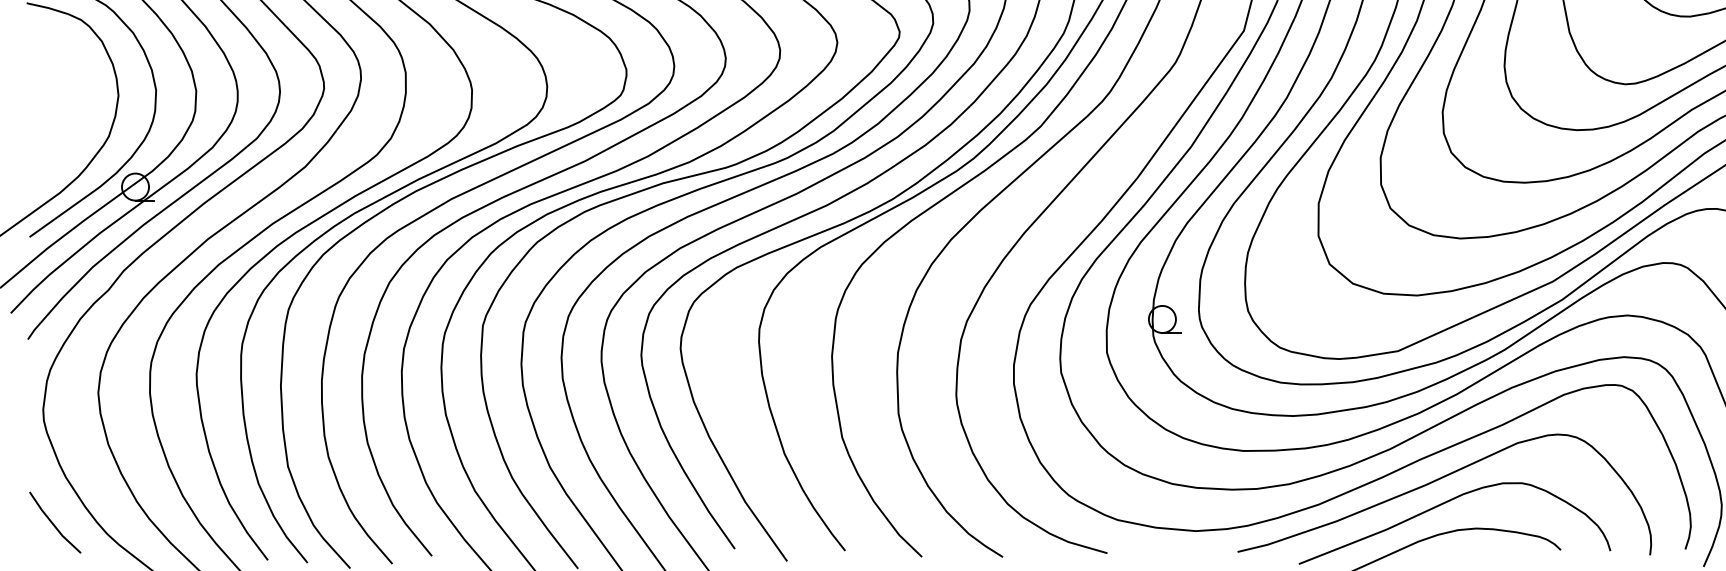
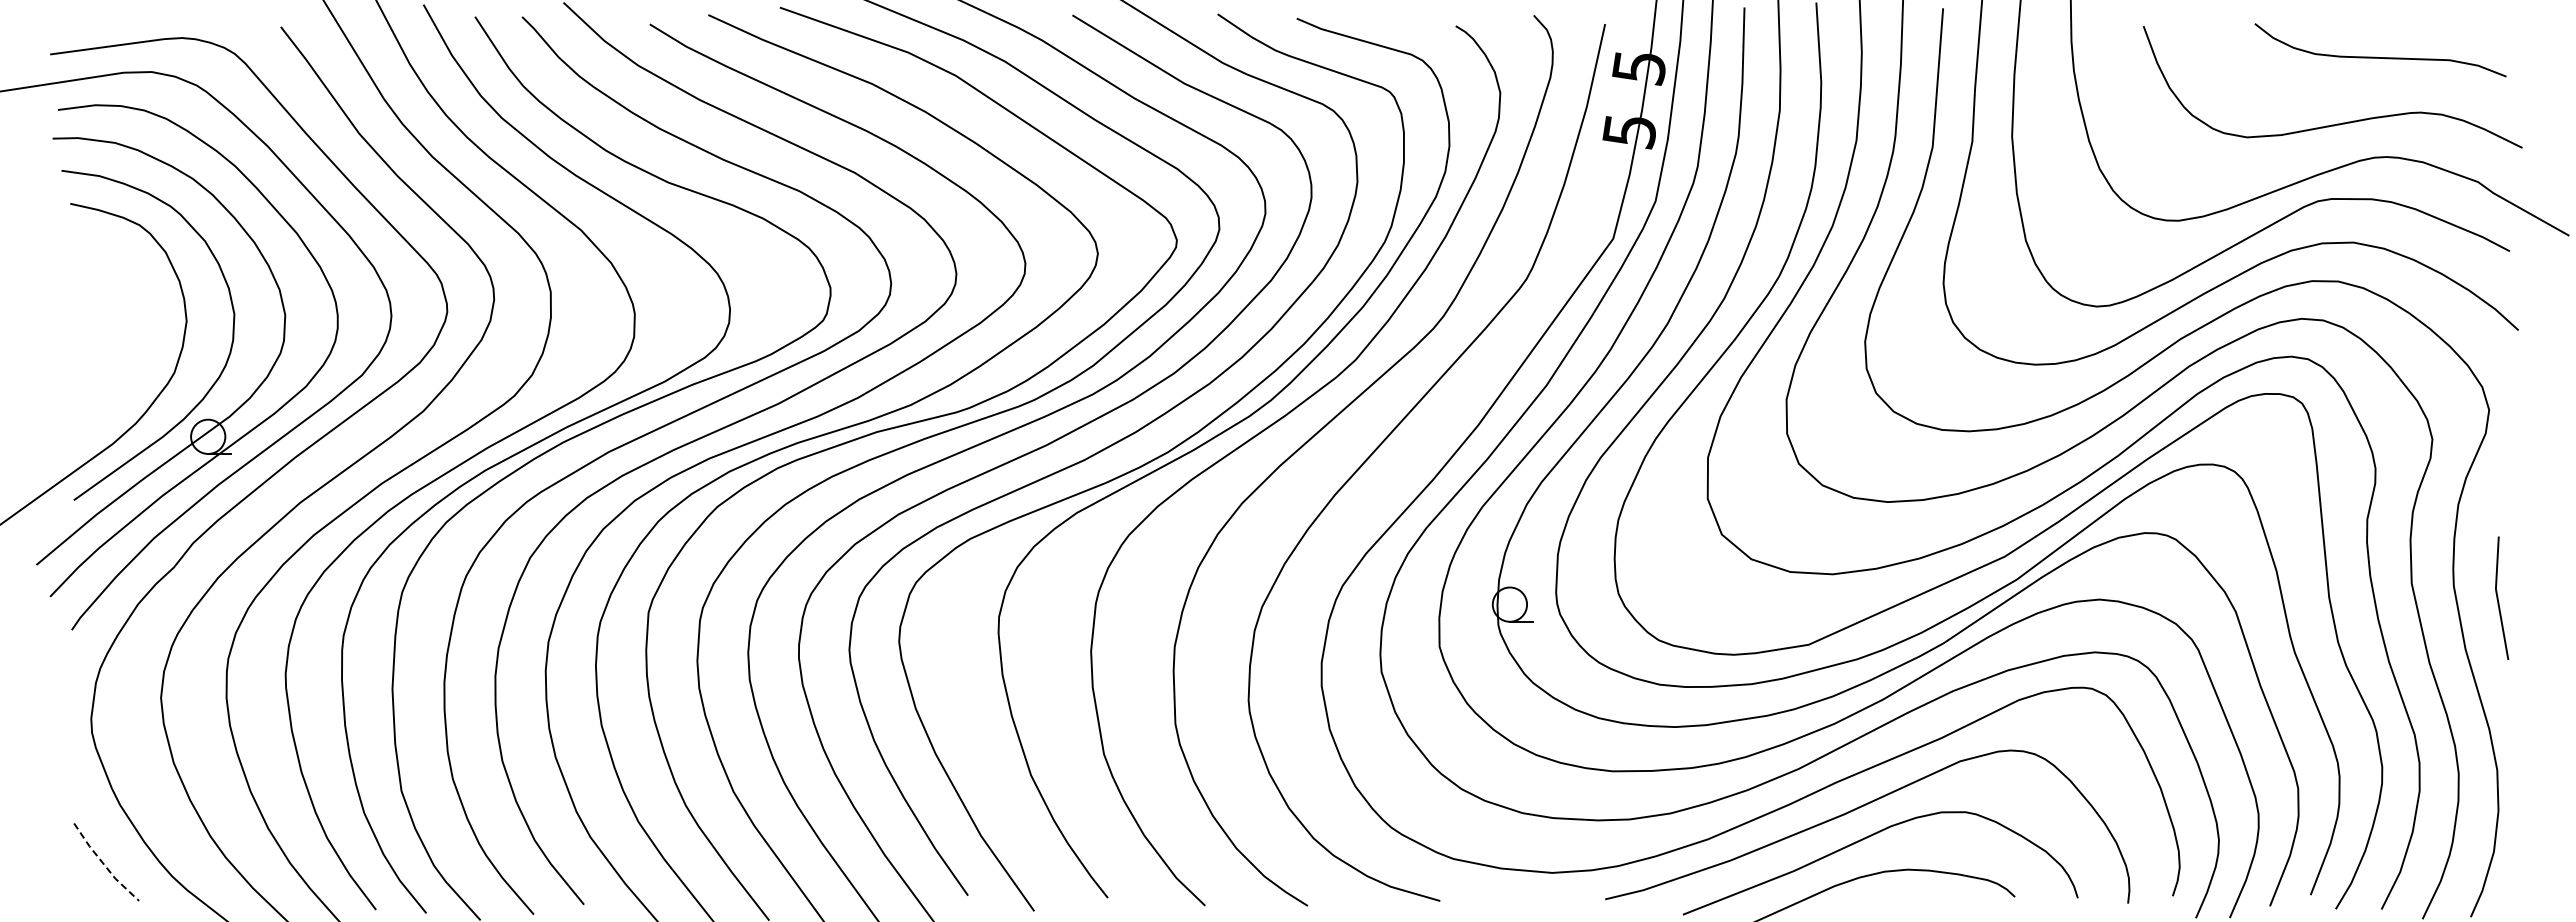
line: (53, 524) -> (104, 864), solid -> dashed

